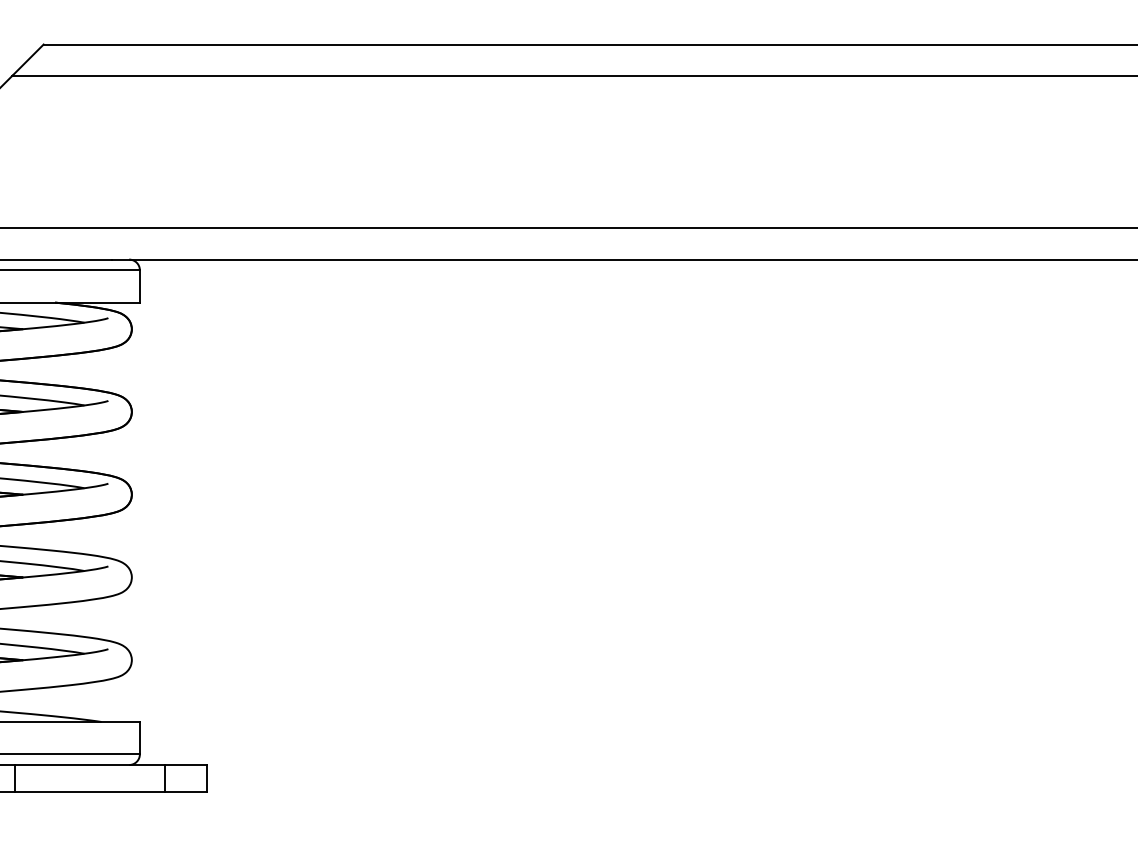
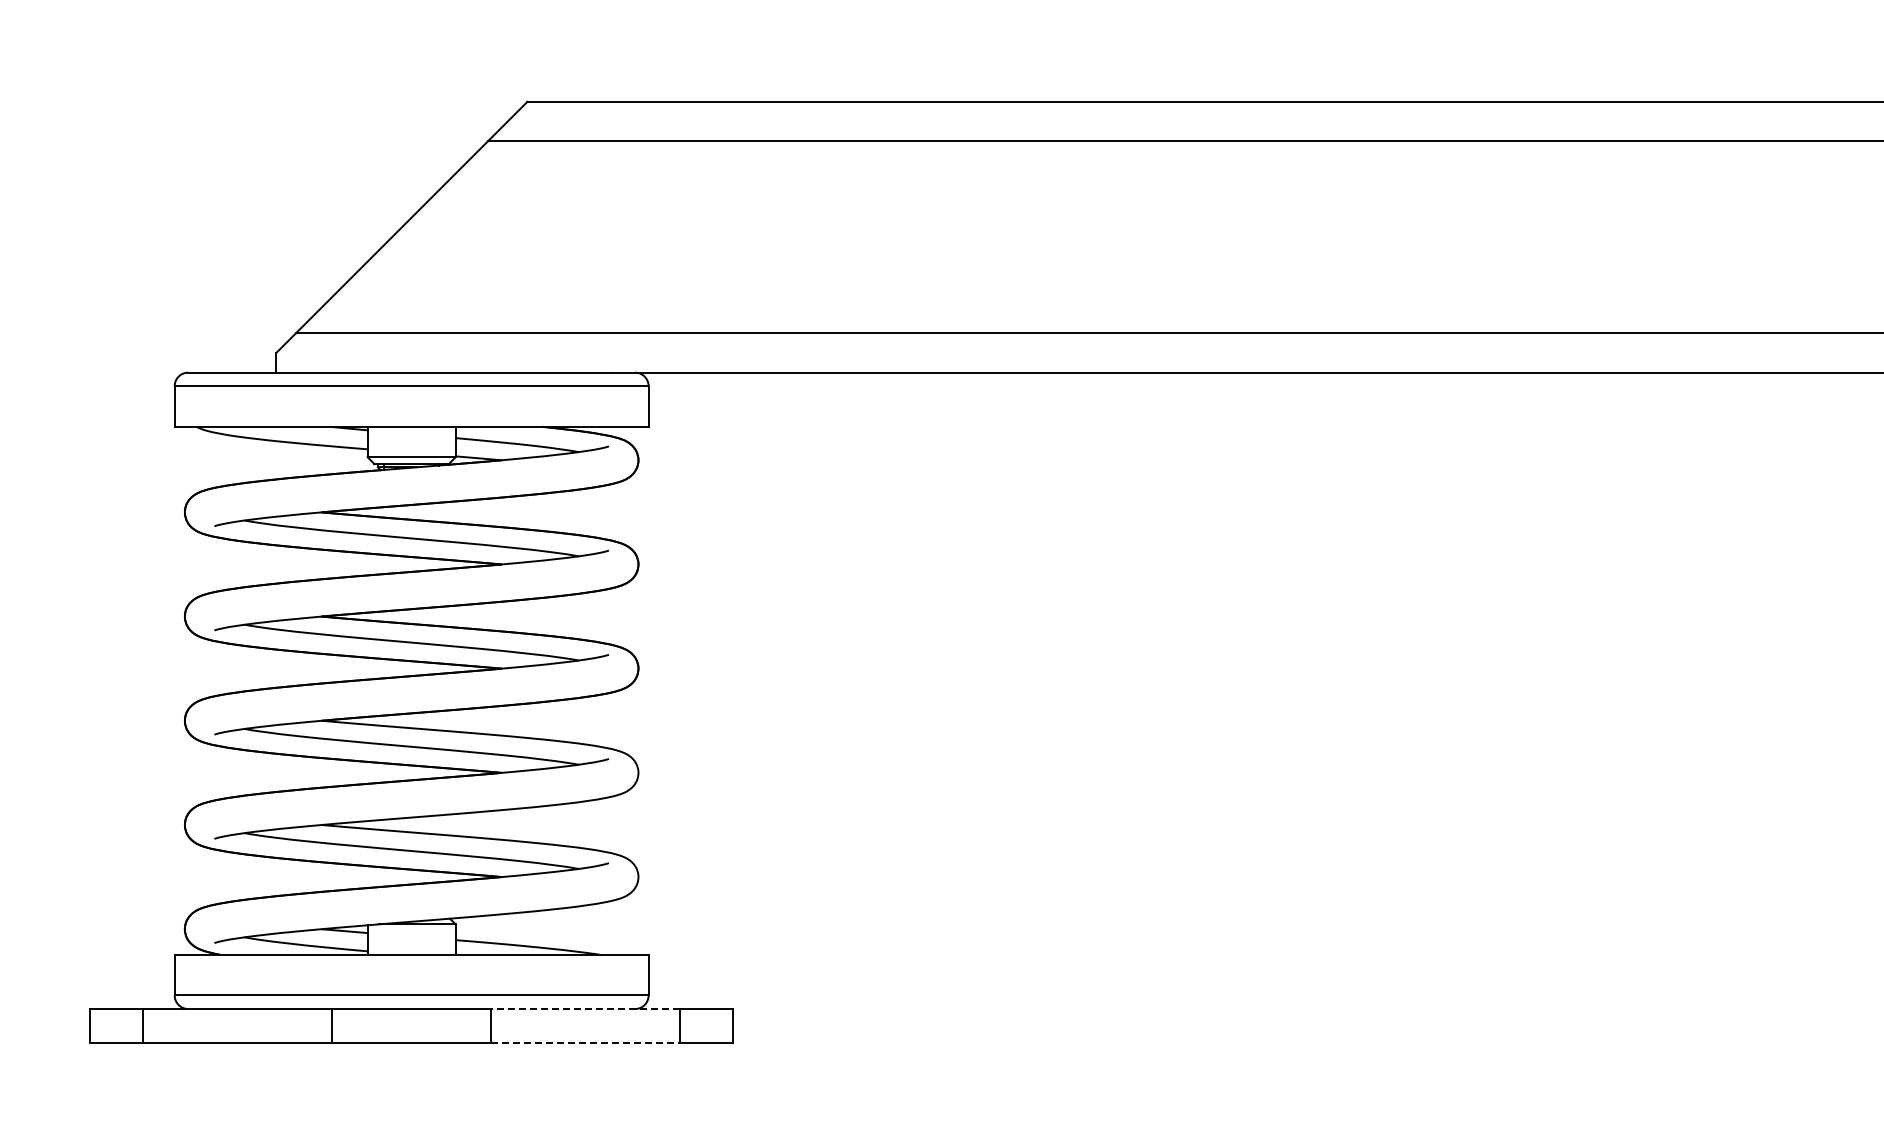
line: (89, 765) -> (585, 1009), solid -> dashed
line: (89, 791) -> (585, 1042), solid -> dashed

